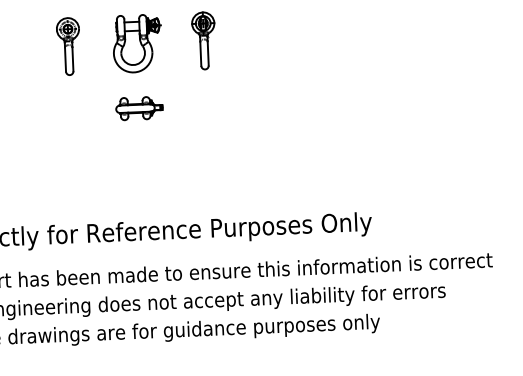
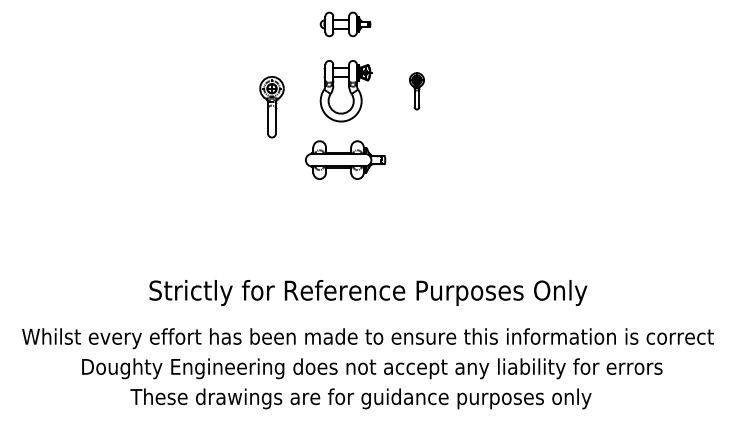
part: (203, 41) -> (416, 91), size x0.6
part: (68, 46) -> (271, 107), moved
part: (139, 107) -> (345, 159), size x1.6

